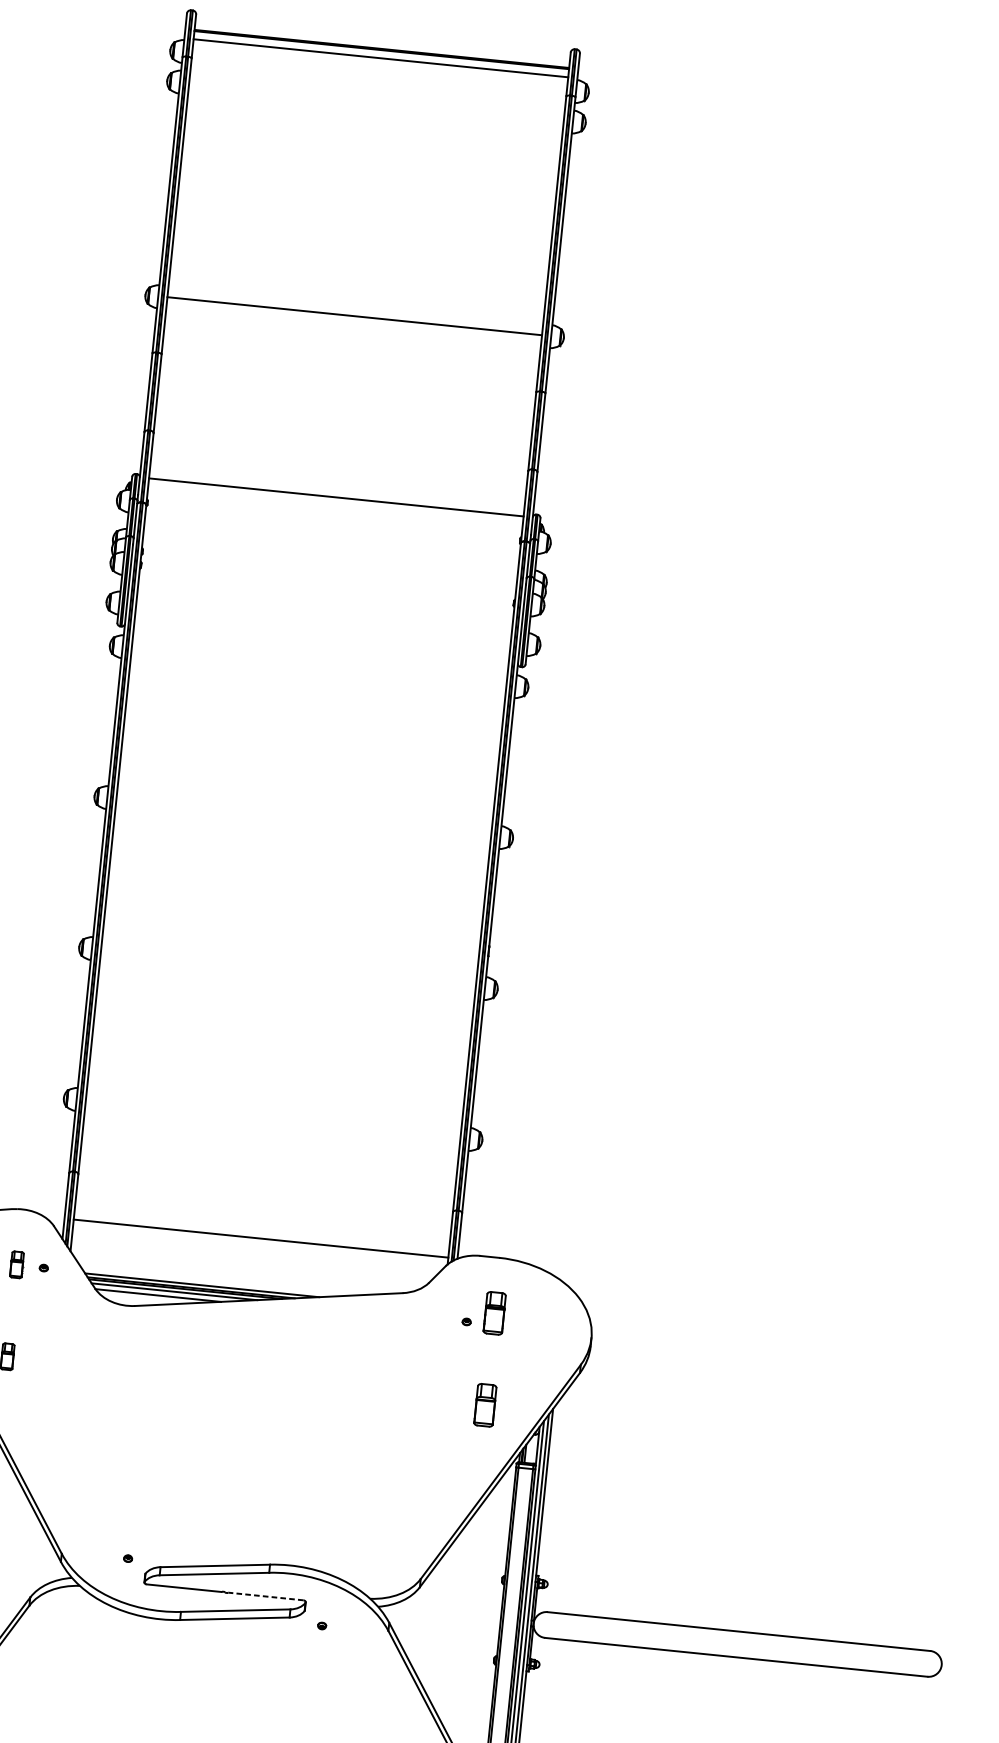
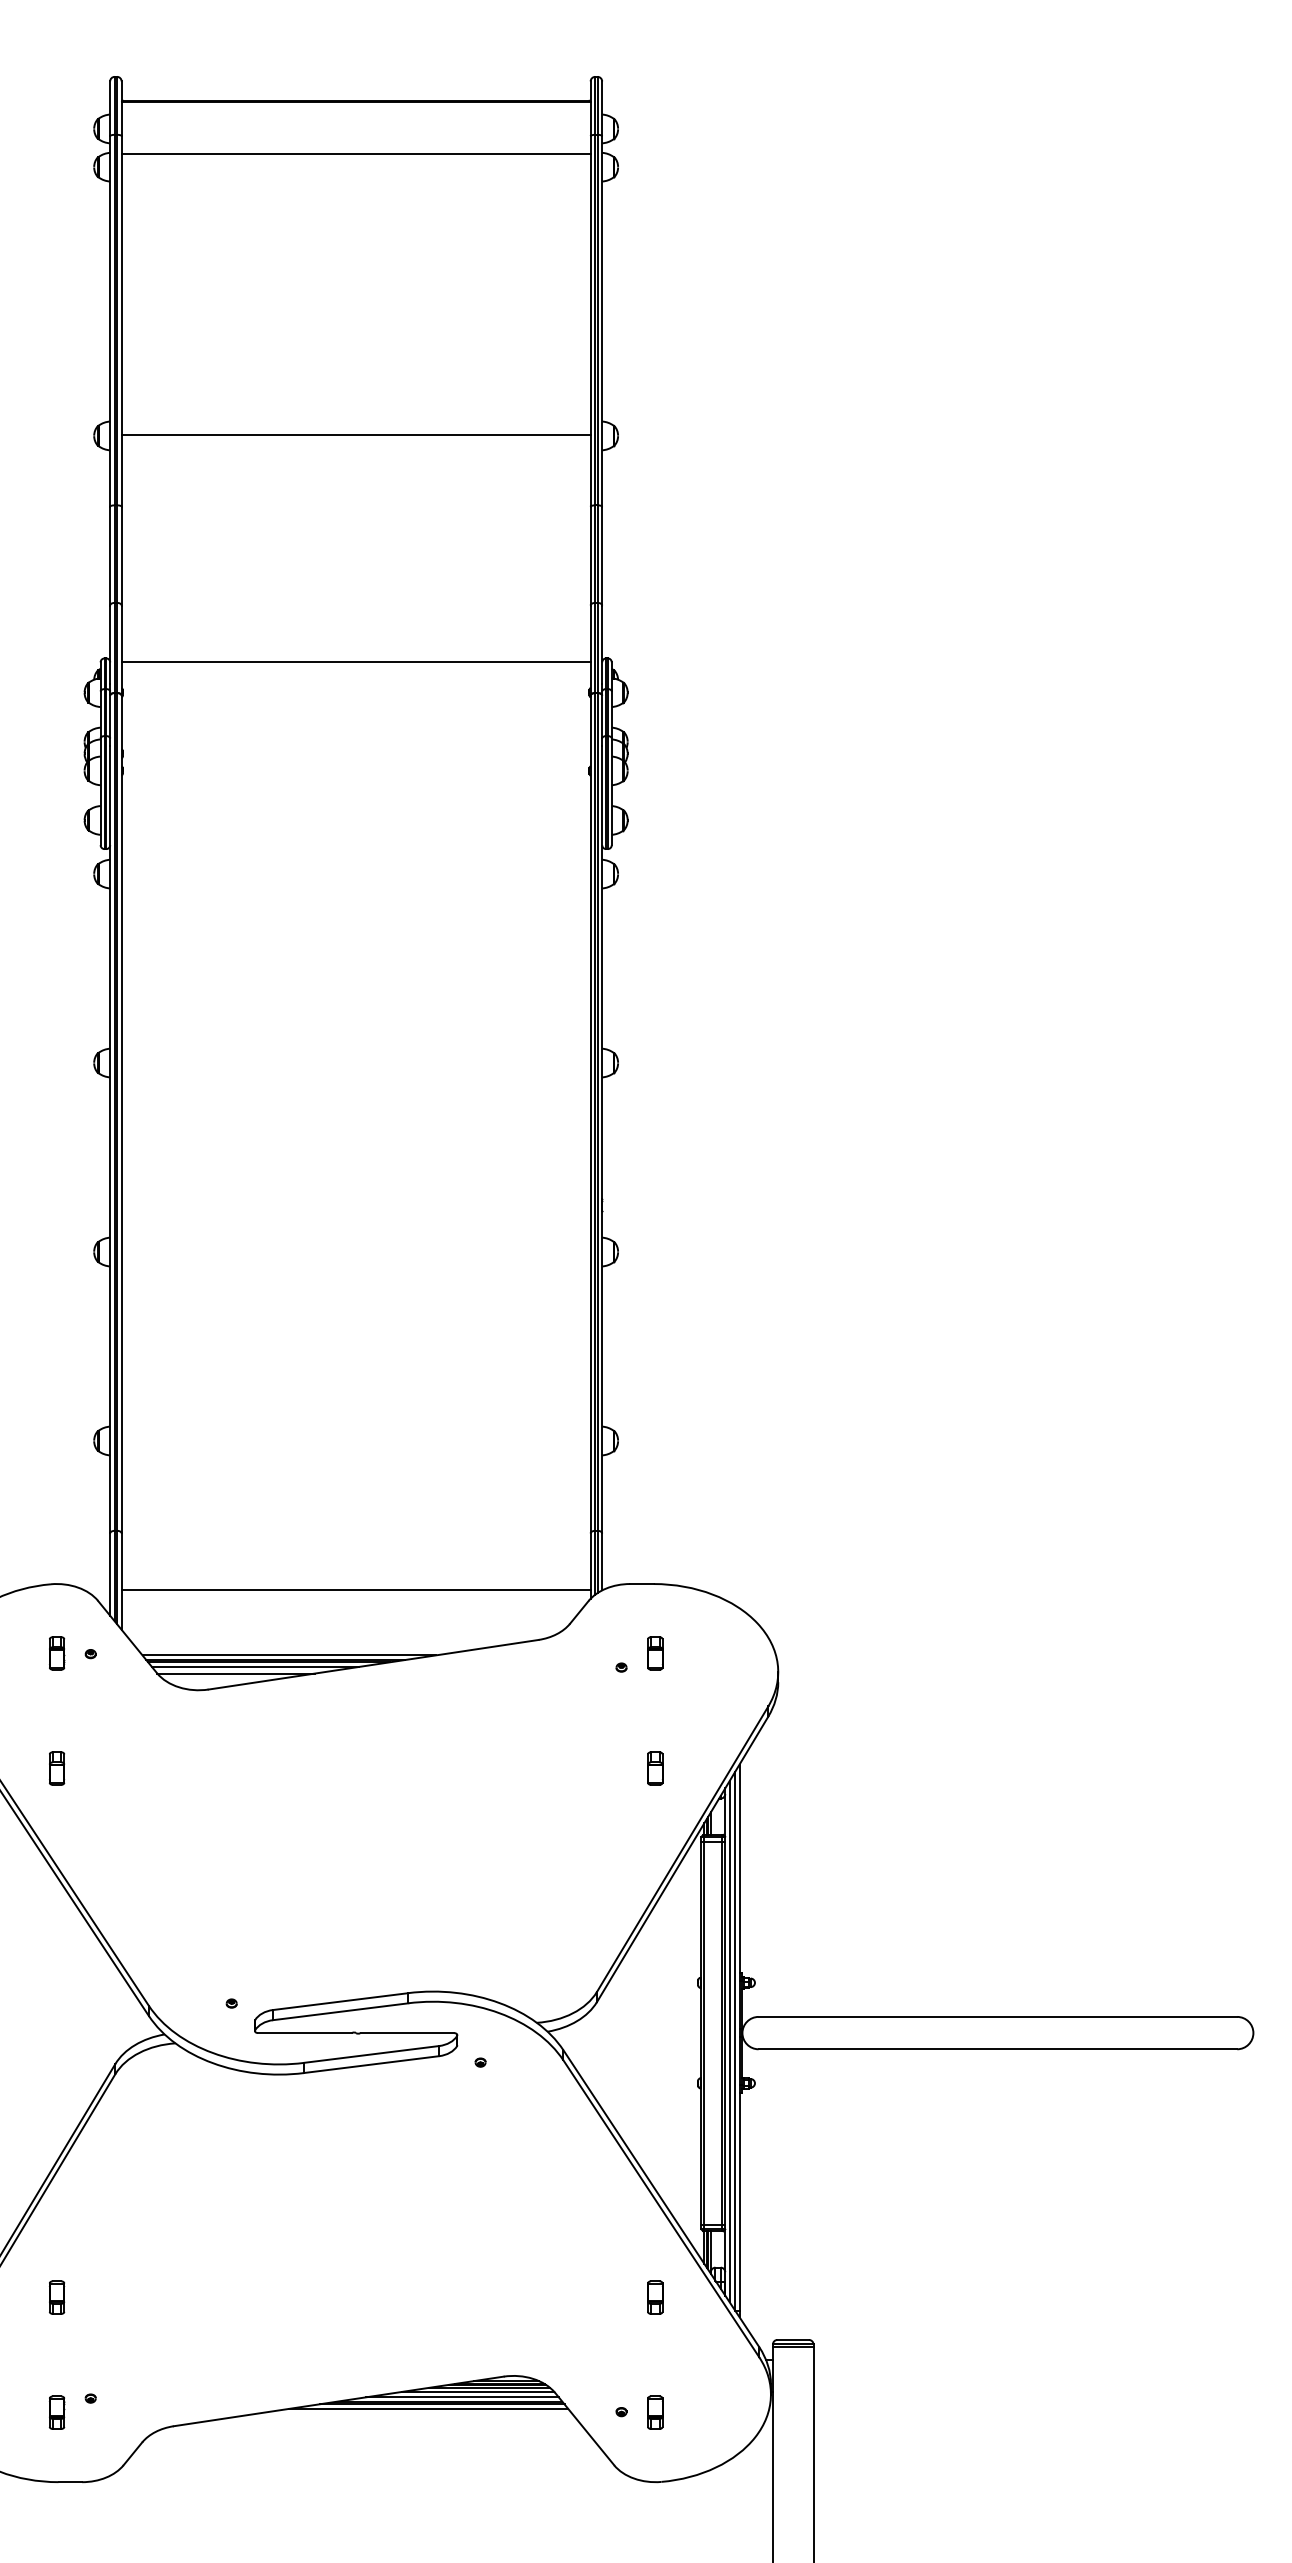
line: (380, 58) -> (355, 154), moved
part: (494, 1313) -> (655, 1653), size x0.62
part: (485, 1405) -> (655, 1768), size x0.62
line: (266, 1596) -> (407, 2033), dashed -> solid

